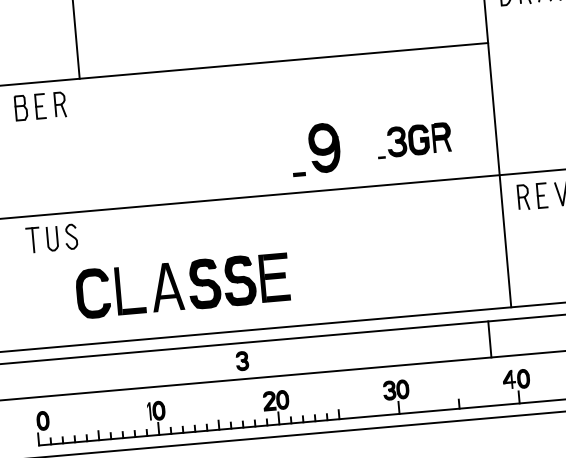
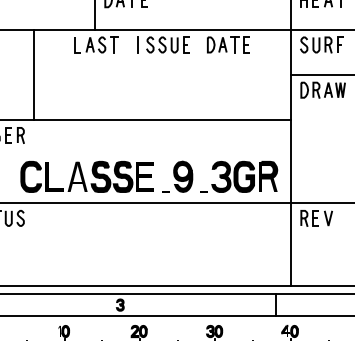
part: (414, 139) -> (239, 176), size x1.67
part: (181, 285) -> (86, 176), moved

